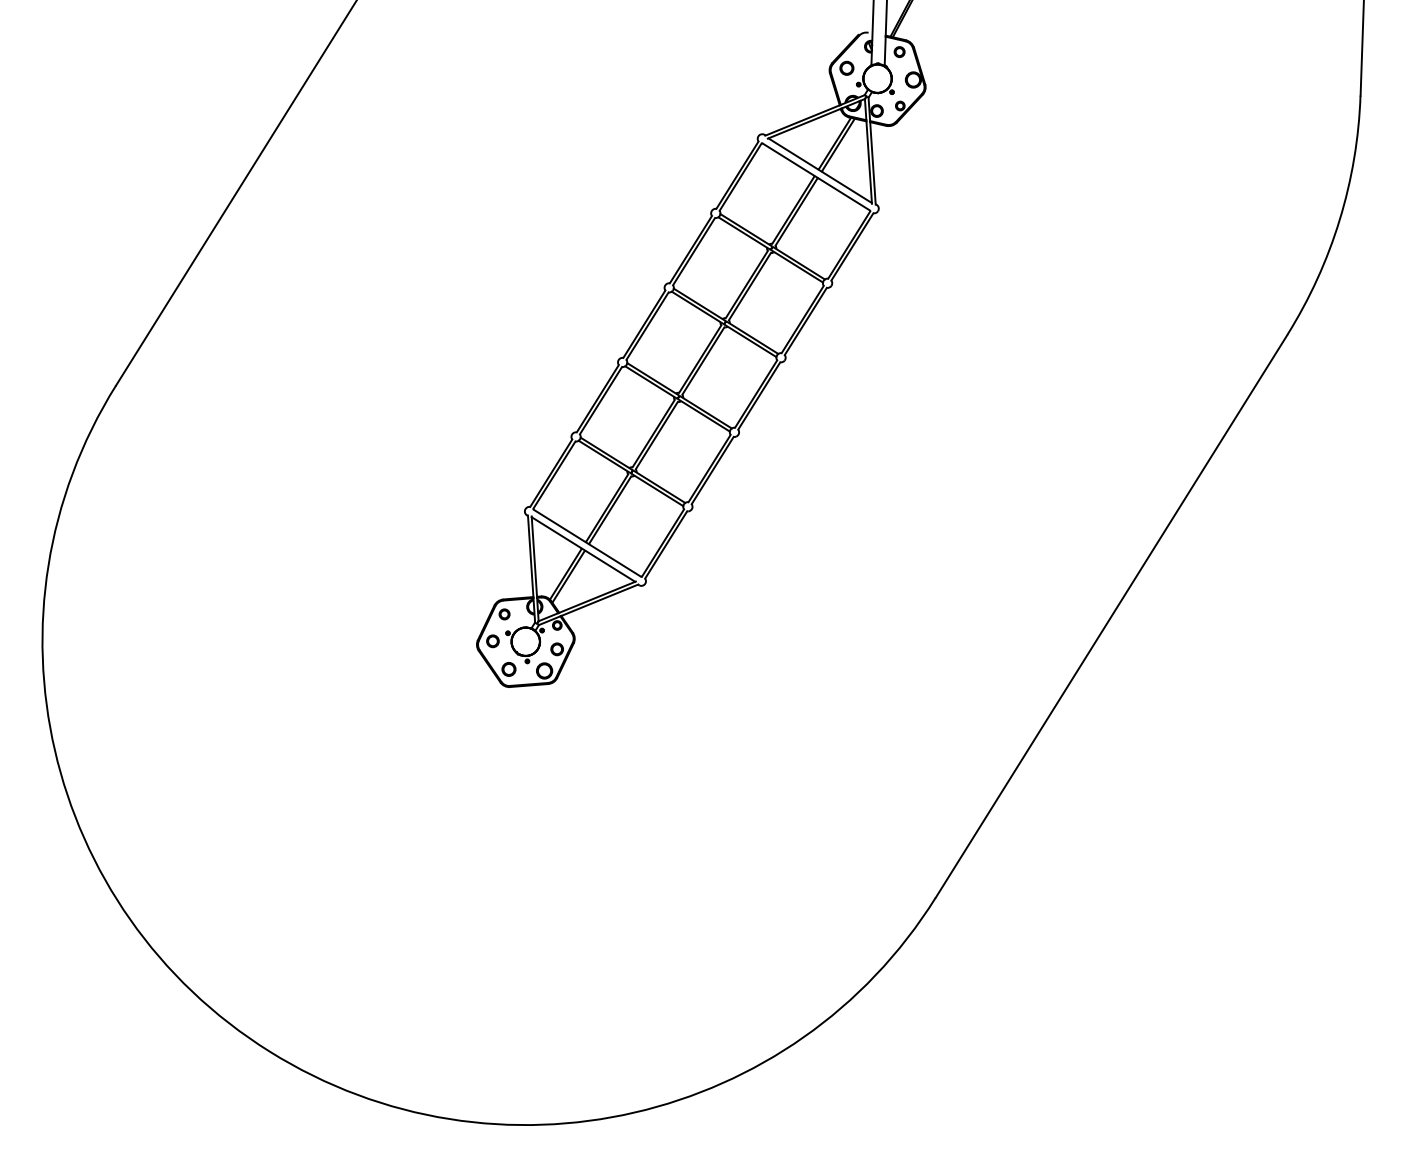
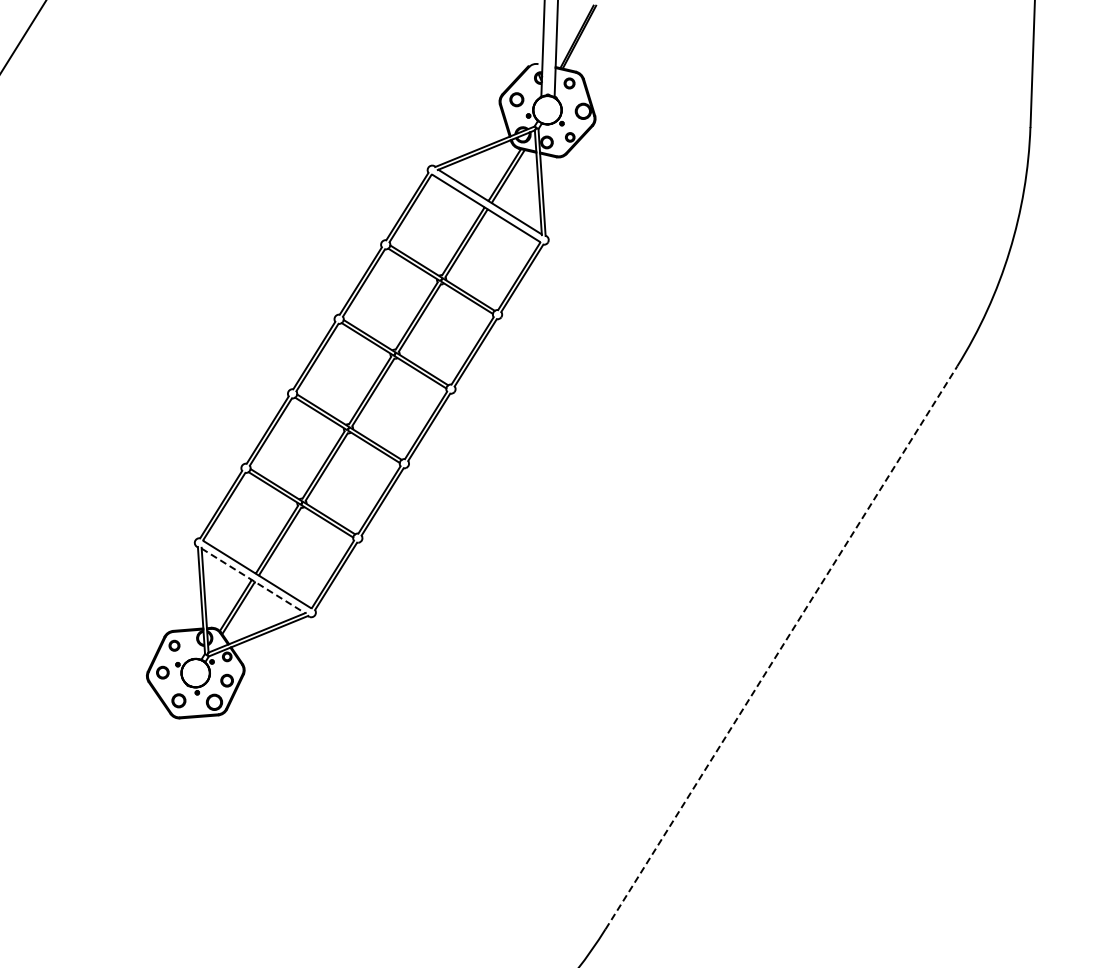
line: (583, 549) -> (253, 580), solid -> dashed
line: (1111, 616) -> (781, 647), solid -> dashed

